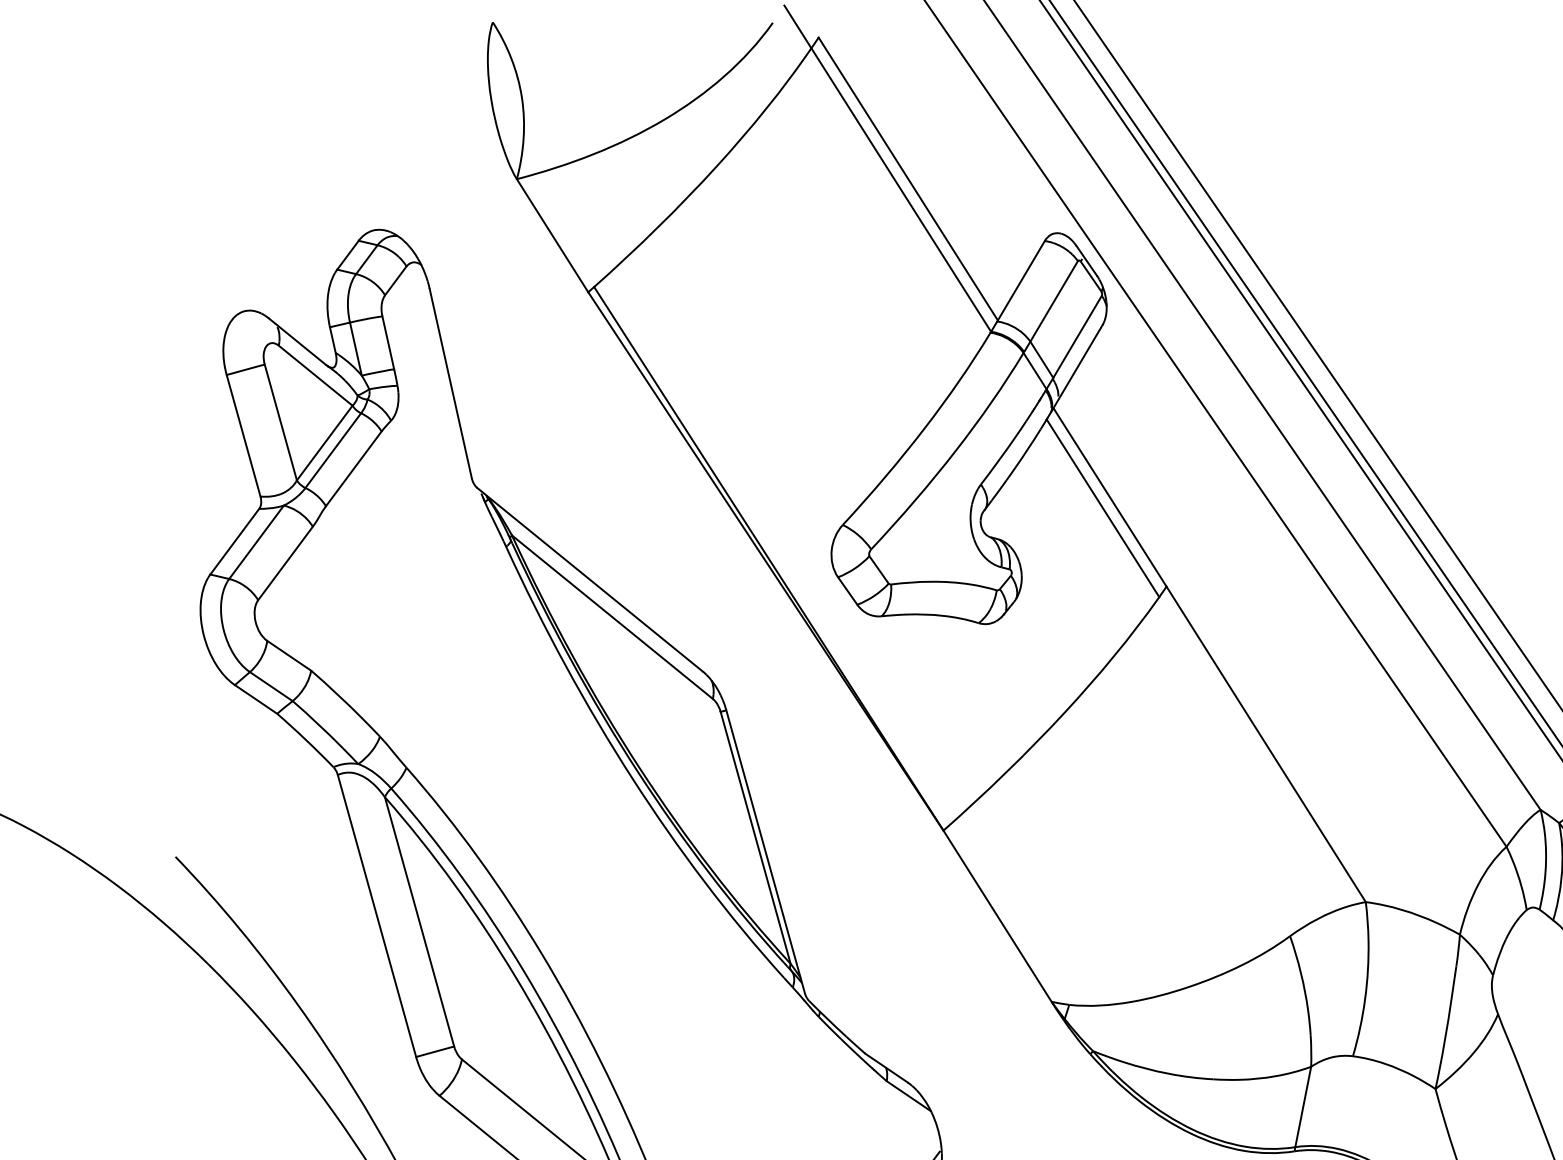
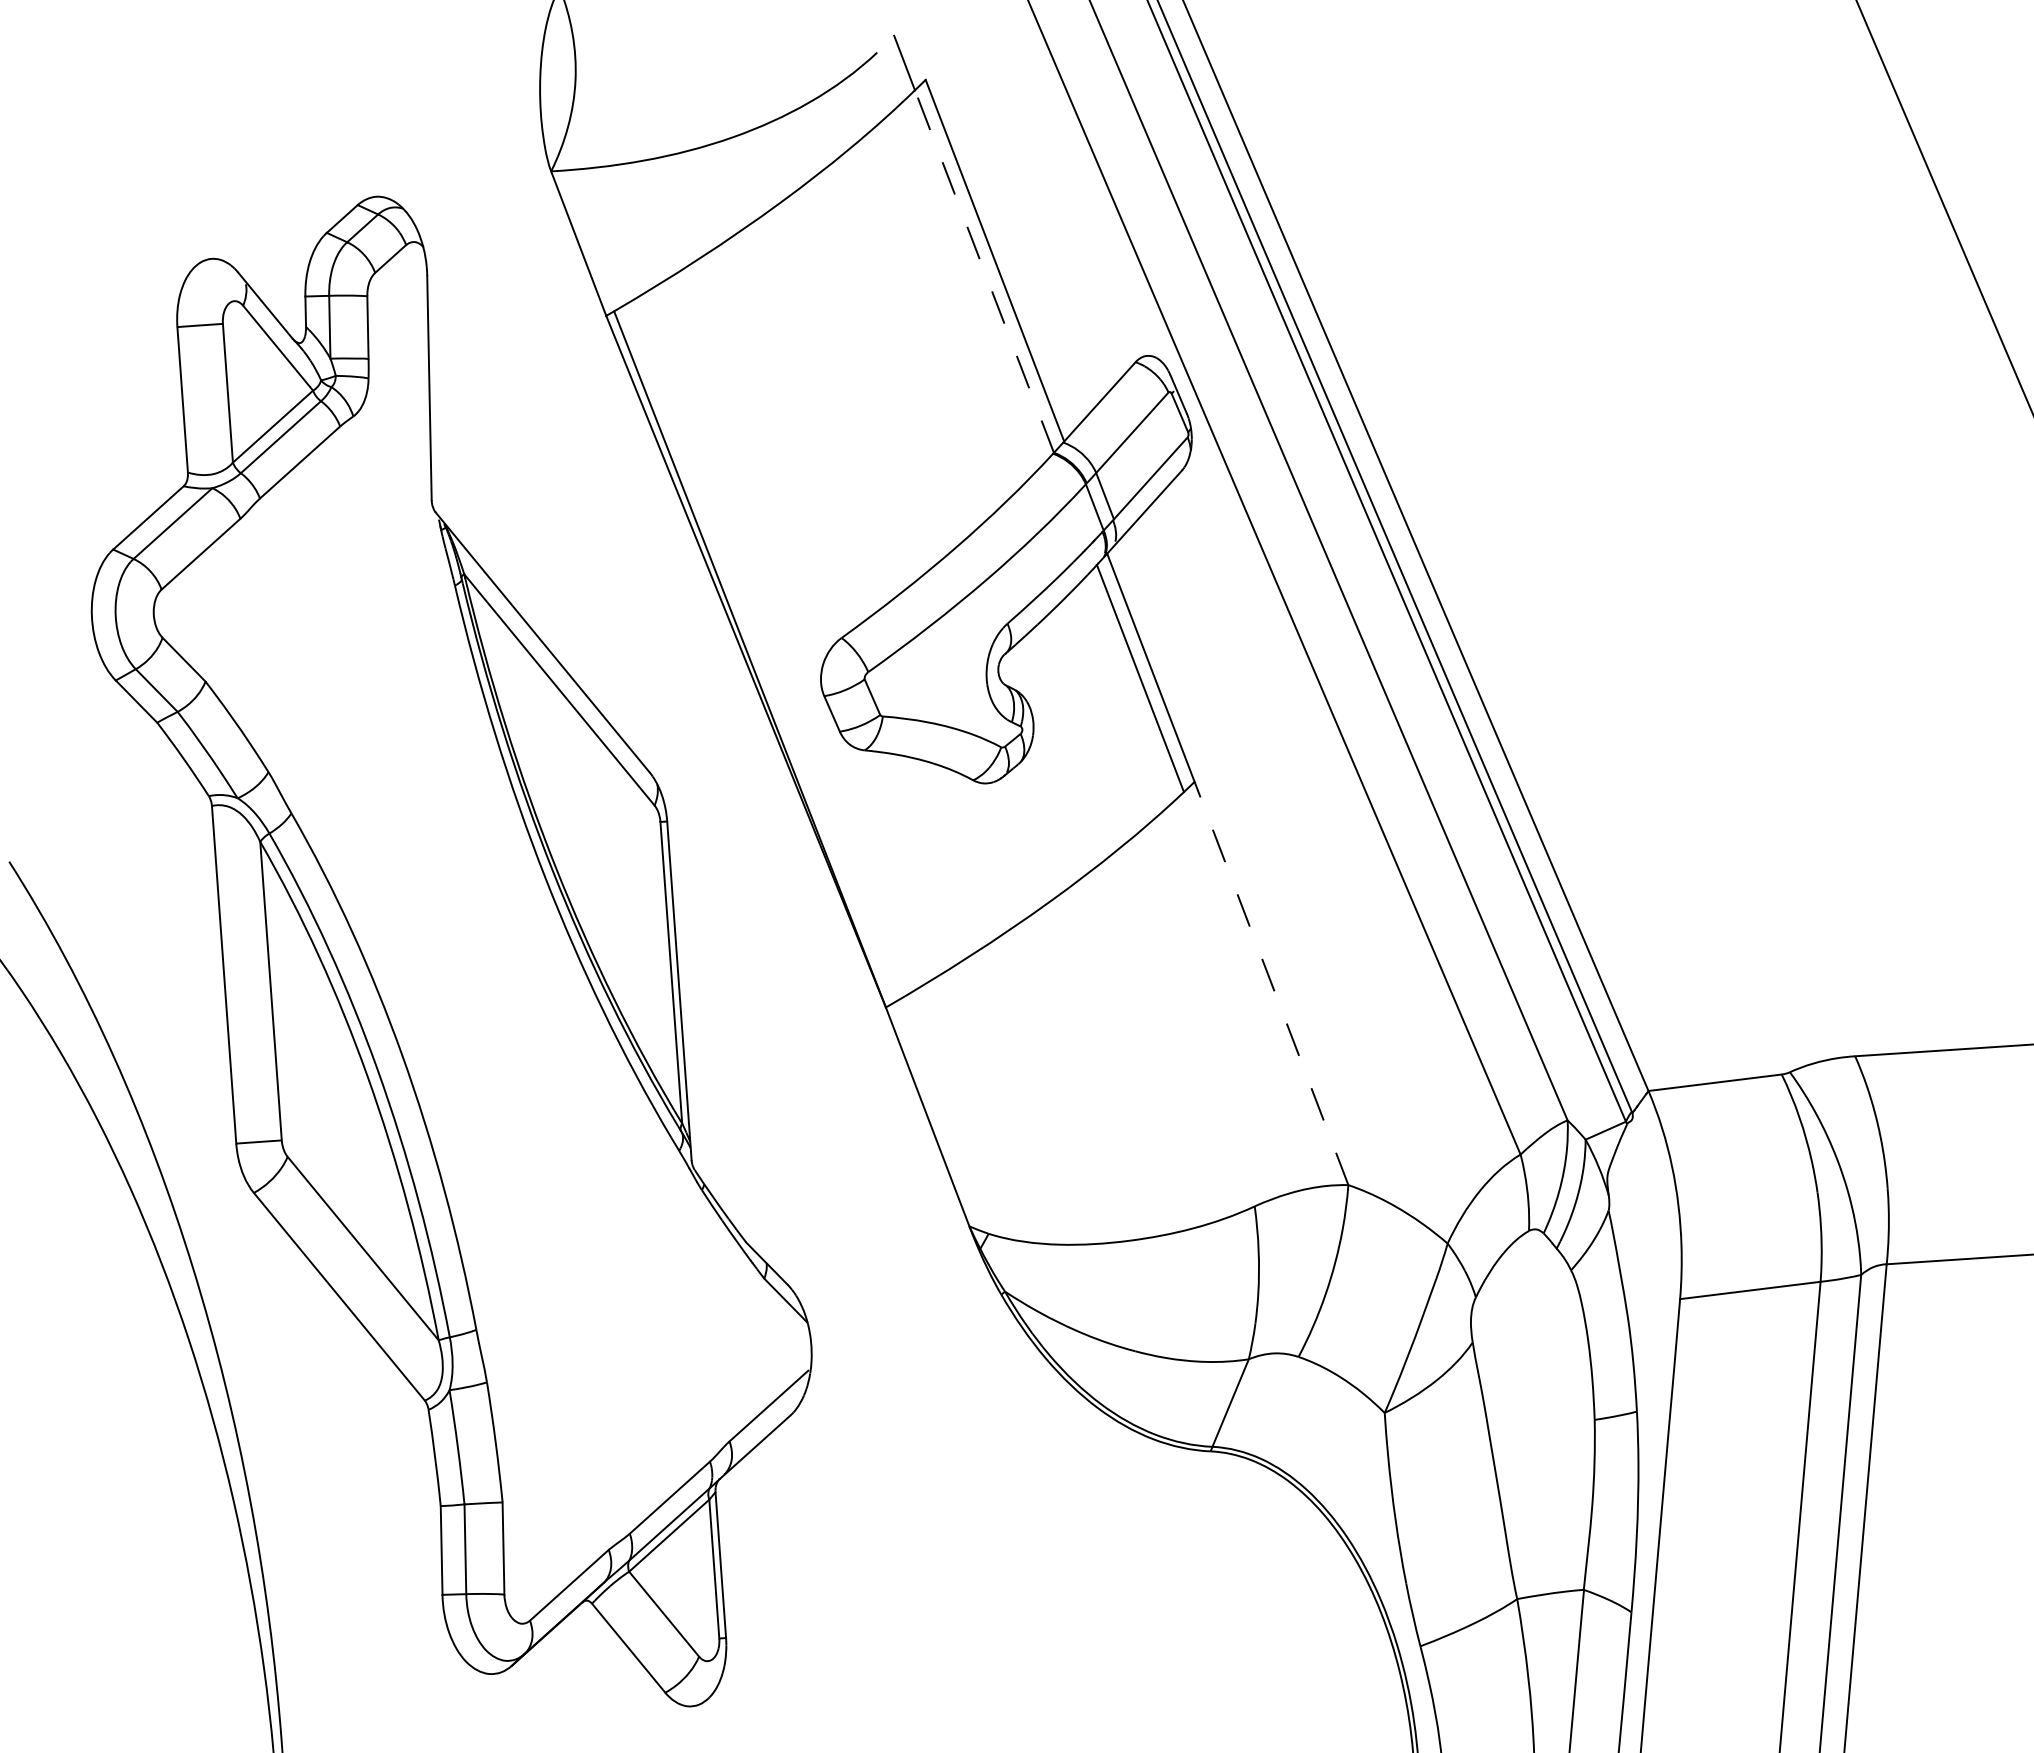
line: (901, 189) -> (984, 271), solid -> dashed
line: (1266, 744) -> (1271, 983), solid -> dashed

